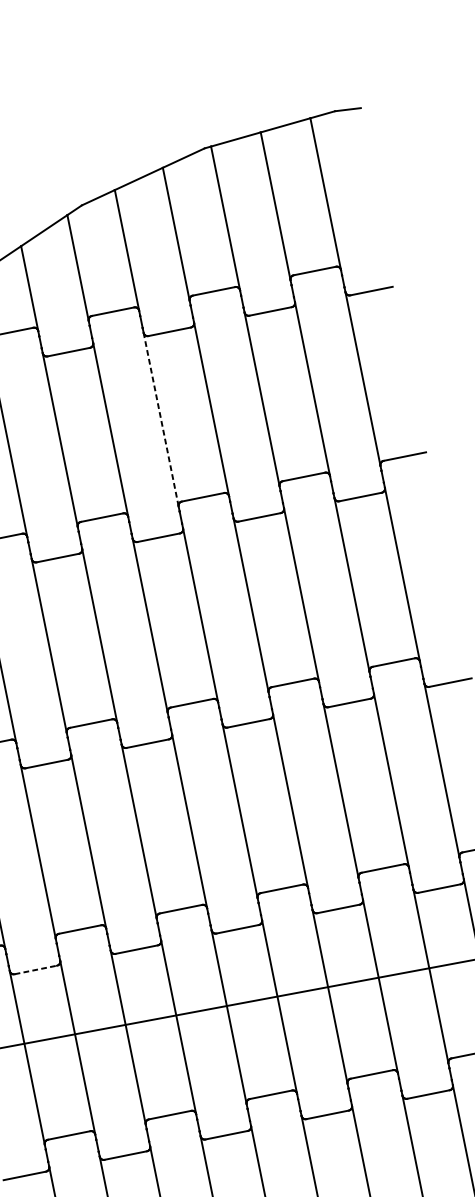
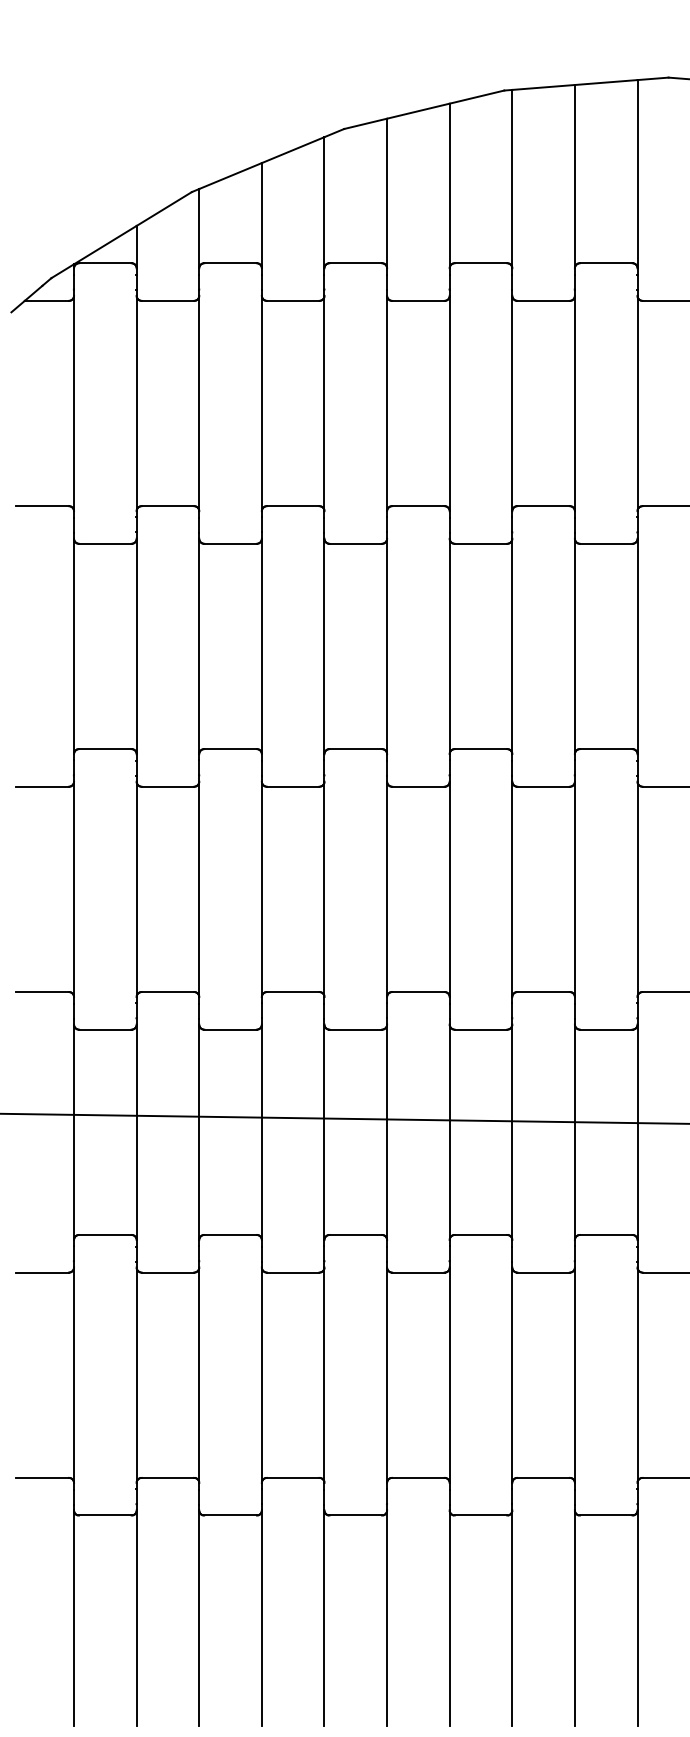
line: (161, 419) -> (387, 403), dashed -> solid
line: (35, 969) -> (105, 1029), dashed -> solid

